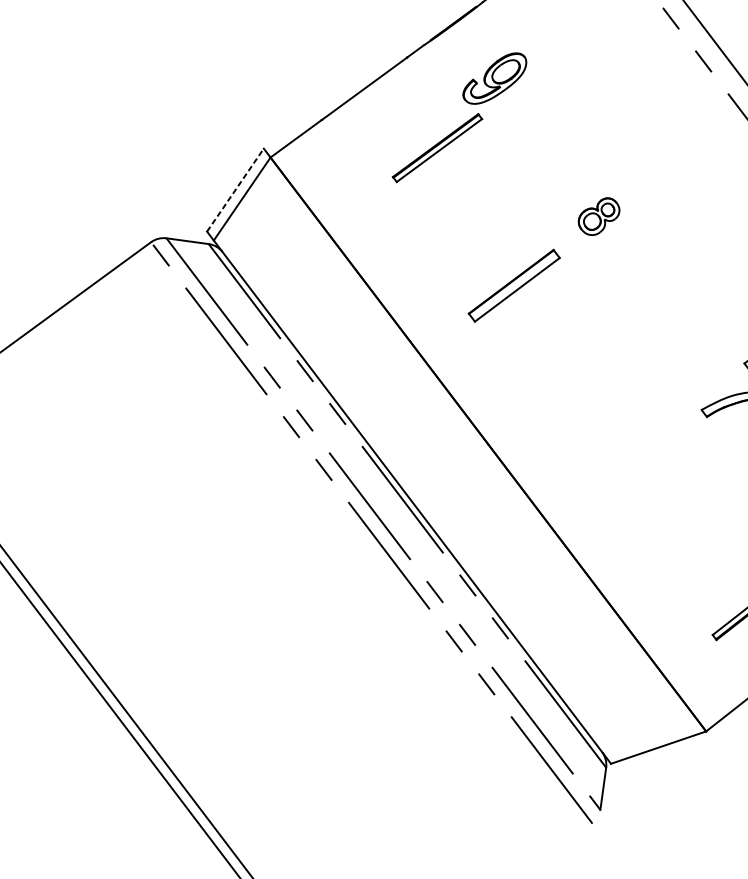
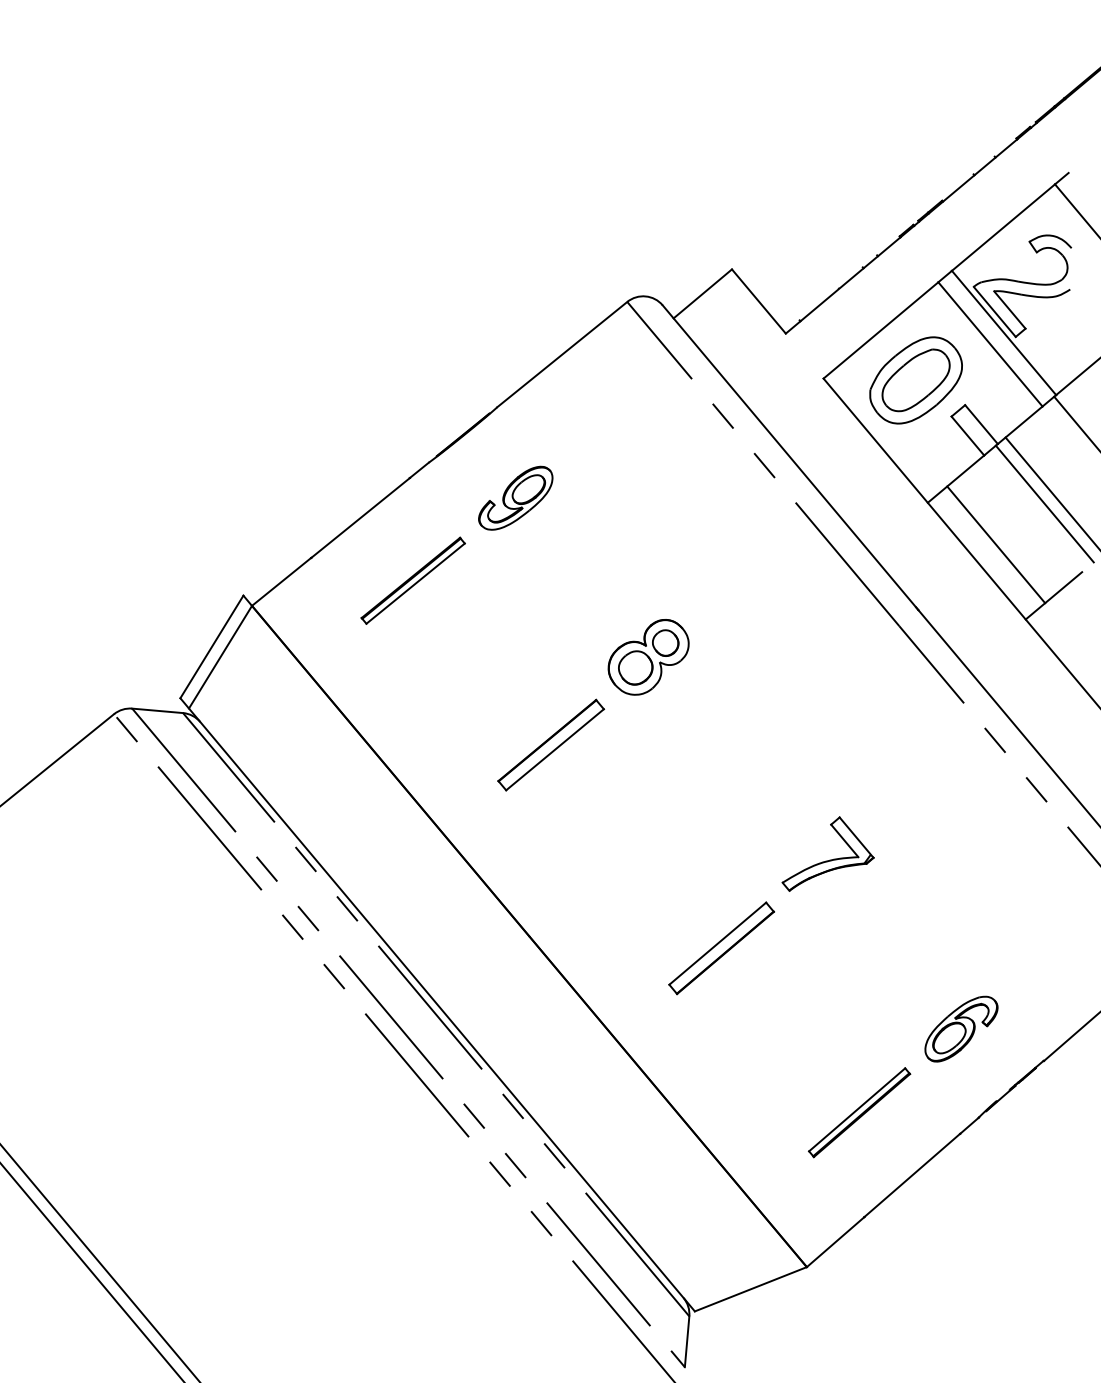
part: (436, 147) -> (412, 580), moved
line: (235, 189) -> (212, 646), dashed -> solid
part: (599, 216) -> (648, 657), size x1.67
part: (647, 462) -> (721, 948), added

